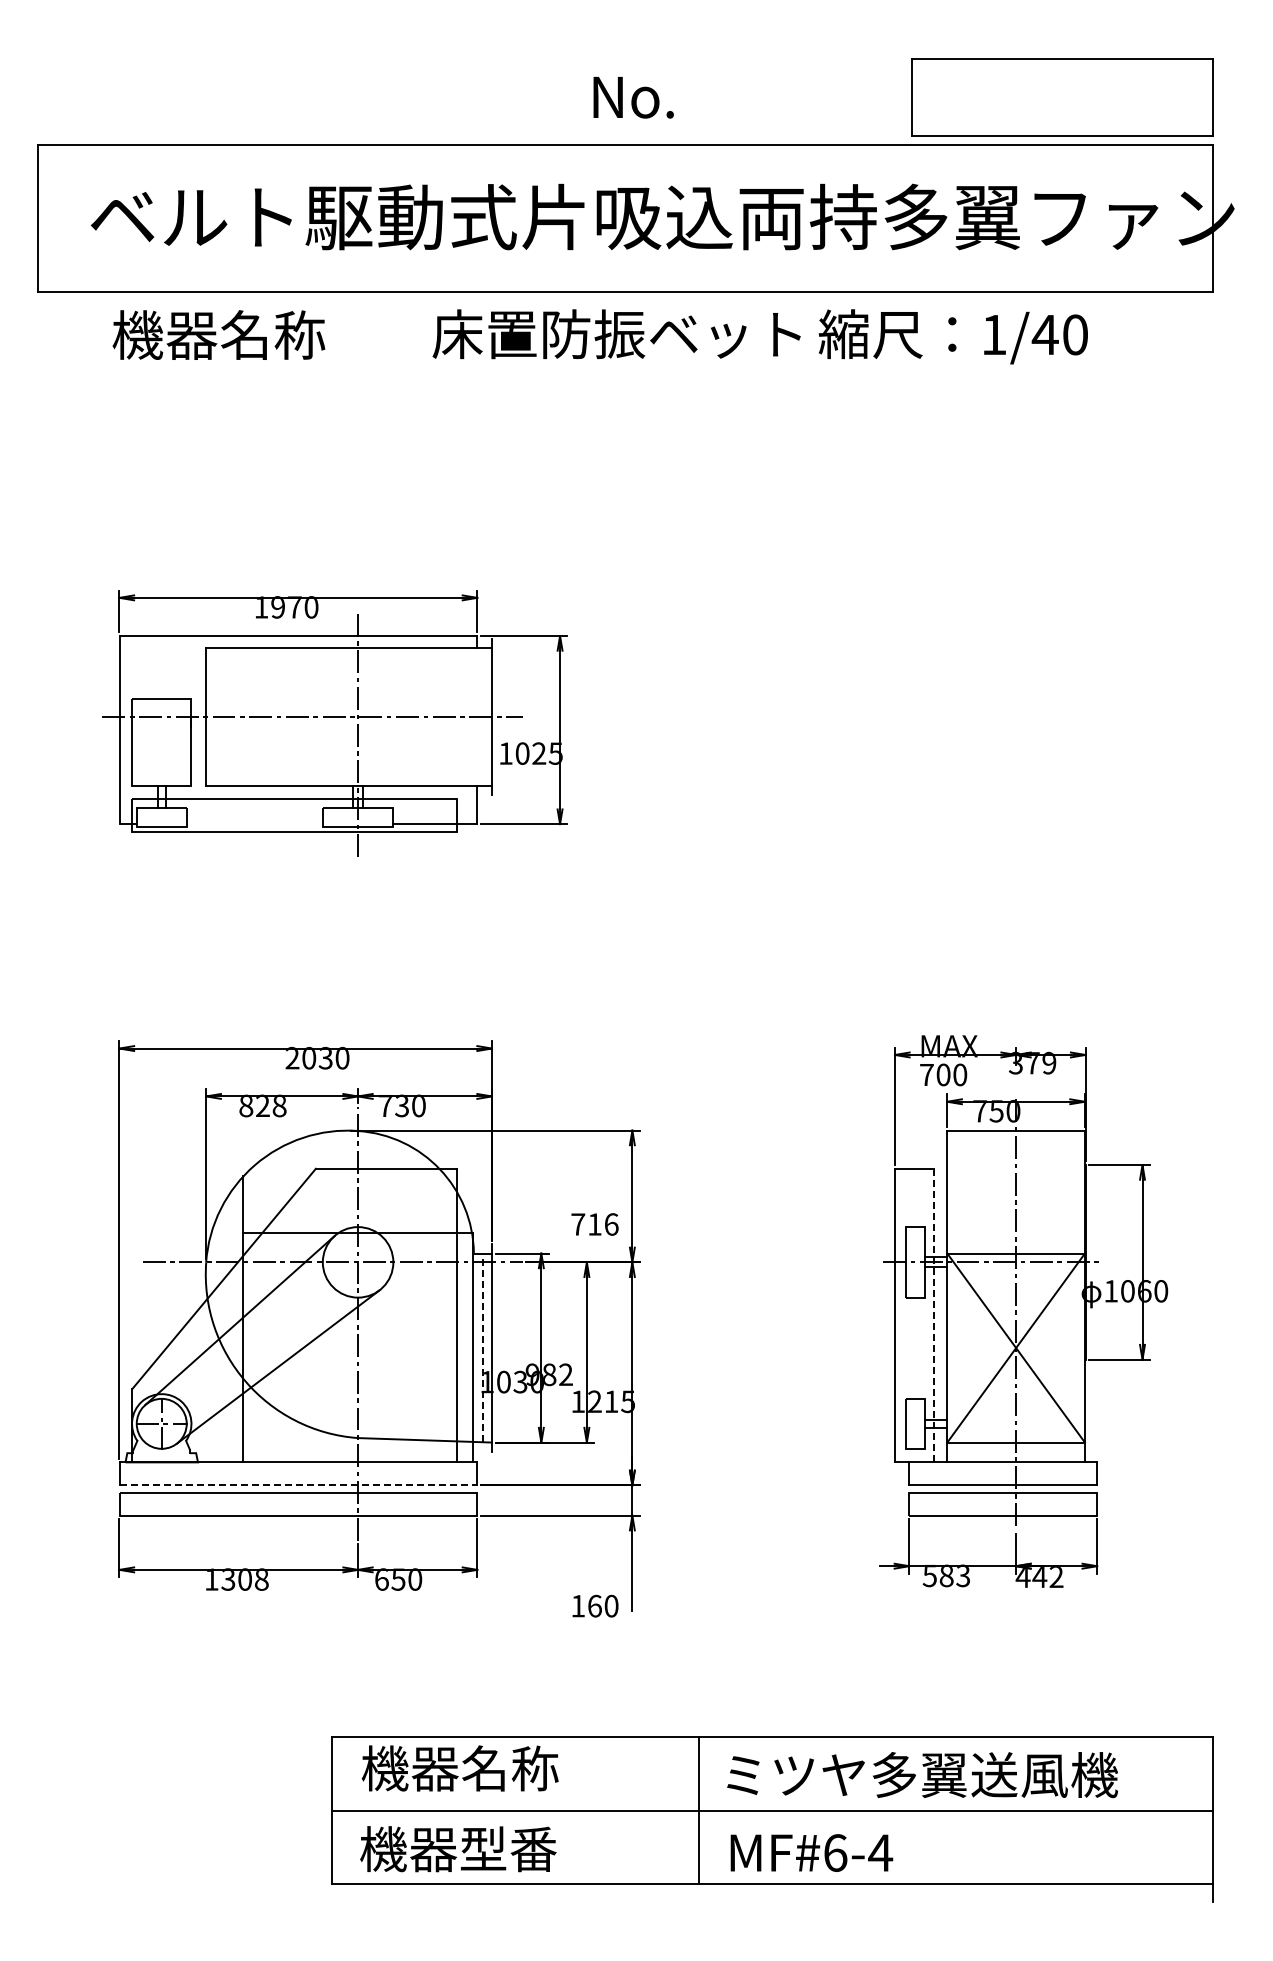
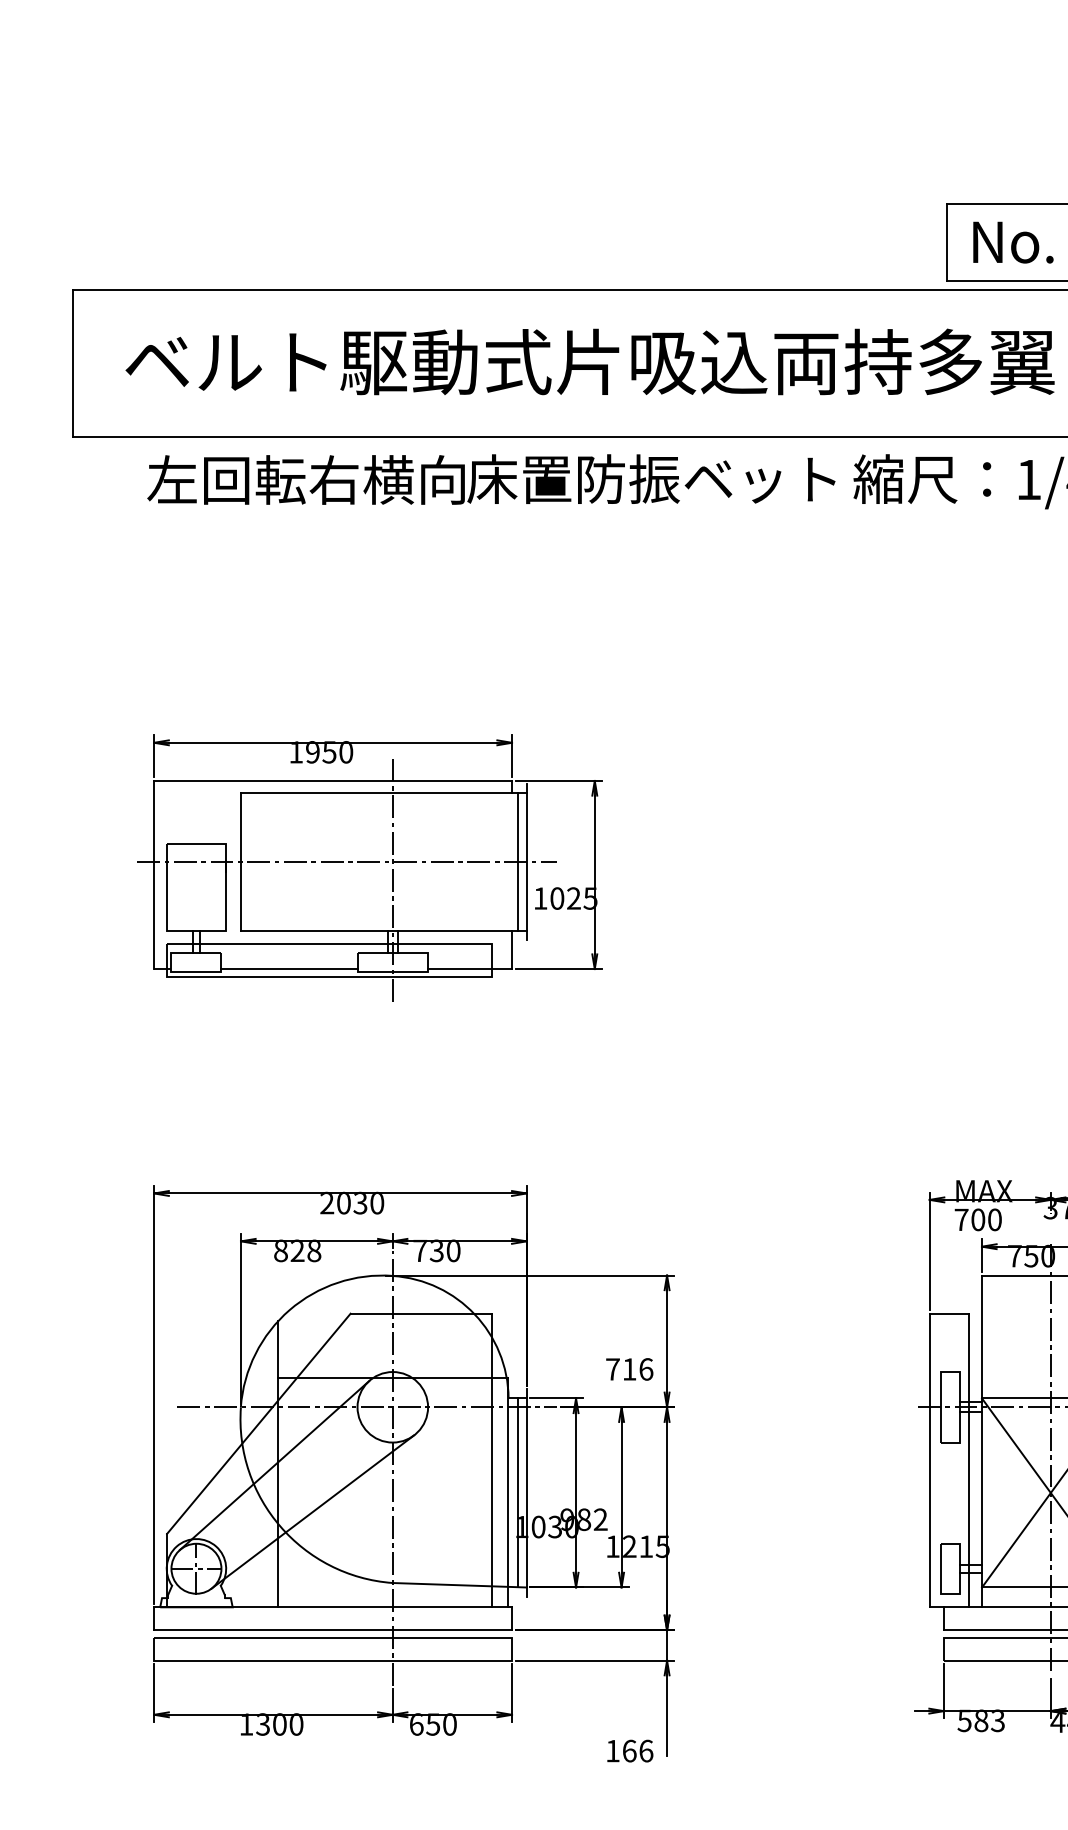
text: (633, 97) -> (1013, 242), moved
text: (271, 334) -> (306, 479), 機器名称 -> 左回転右横向
text: (294, 607) -> (329, 752), 1970 -> 1950
line: (482, 717) -> (517, 862), added
line: (254, 824) -> (289, 969), added
line: (934, 1315) -> (969, 1460), dashed -> solid
line: (482, 1347) -> (517, 1492), dashed -> solid
line: (298, 1485) -> (333, 1630), dashed -> solid
text: (261, 1580) -> (296, 1725), 1308 -> 1300
text: (611, 1605) -> (646, 1750), 160 -> 166

